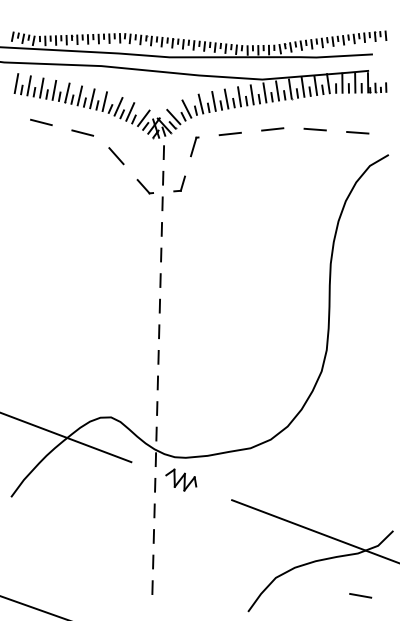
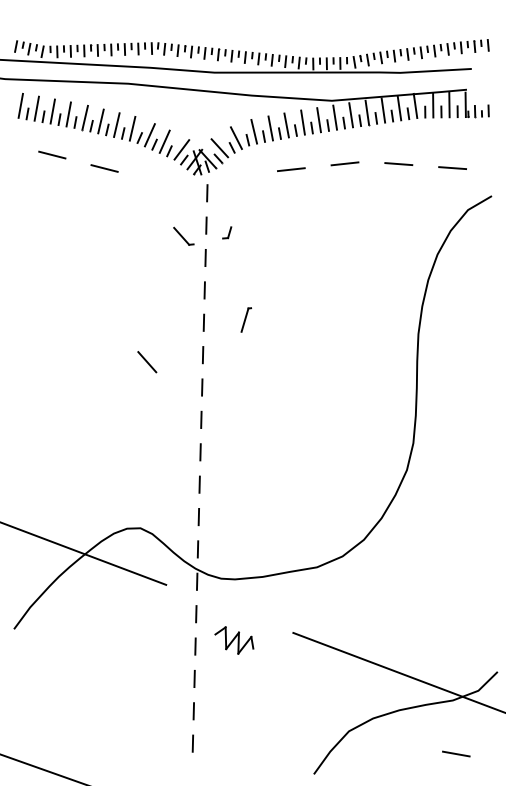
part: (194, 146) -> (246, 319), moved
line: (116, 156) -> (147, 362), moved
part: (179, 183) -> (227, 232), size x0.6
part: (181, 479) -> (234, 639), moved

